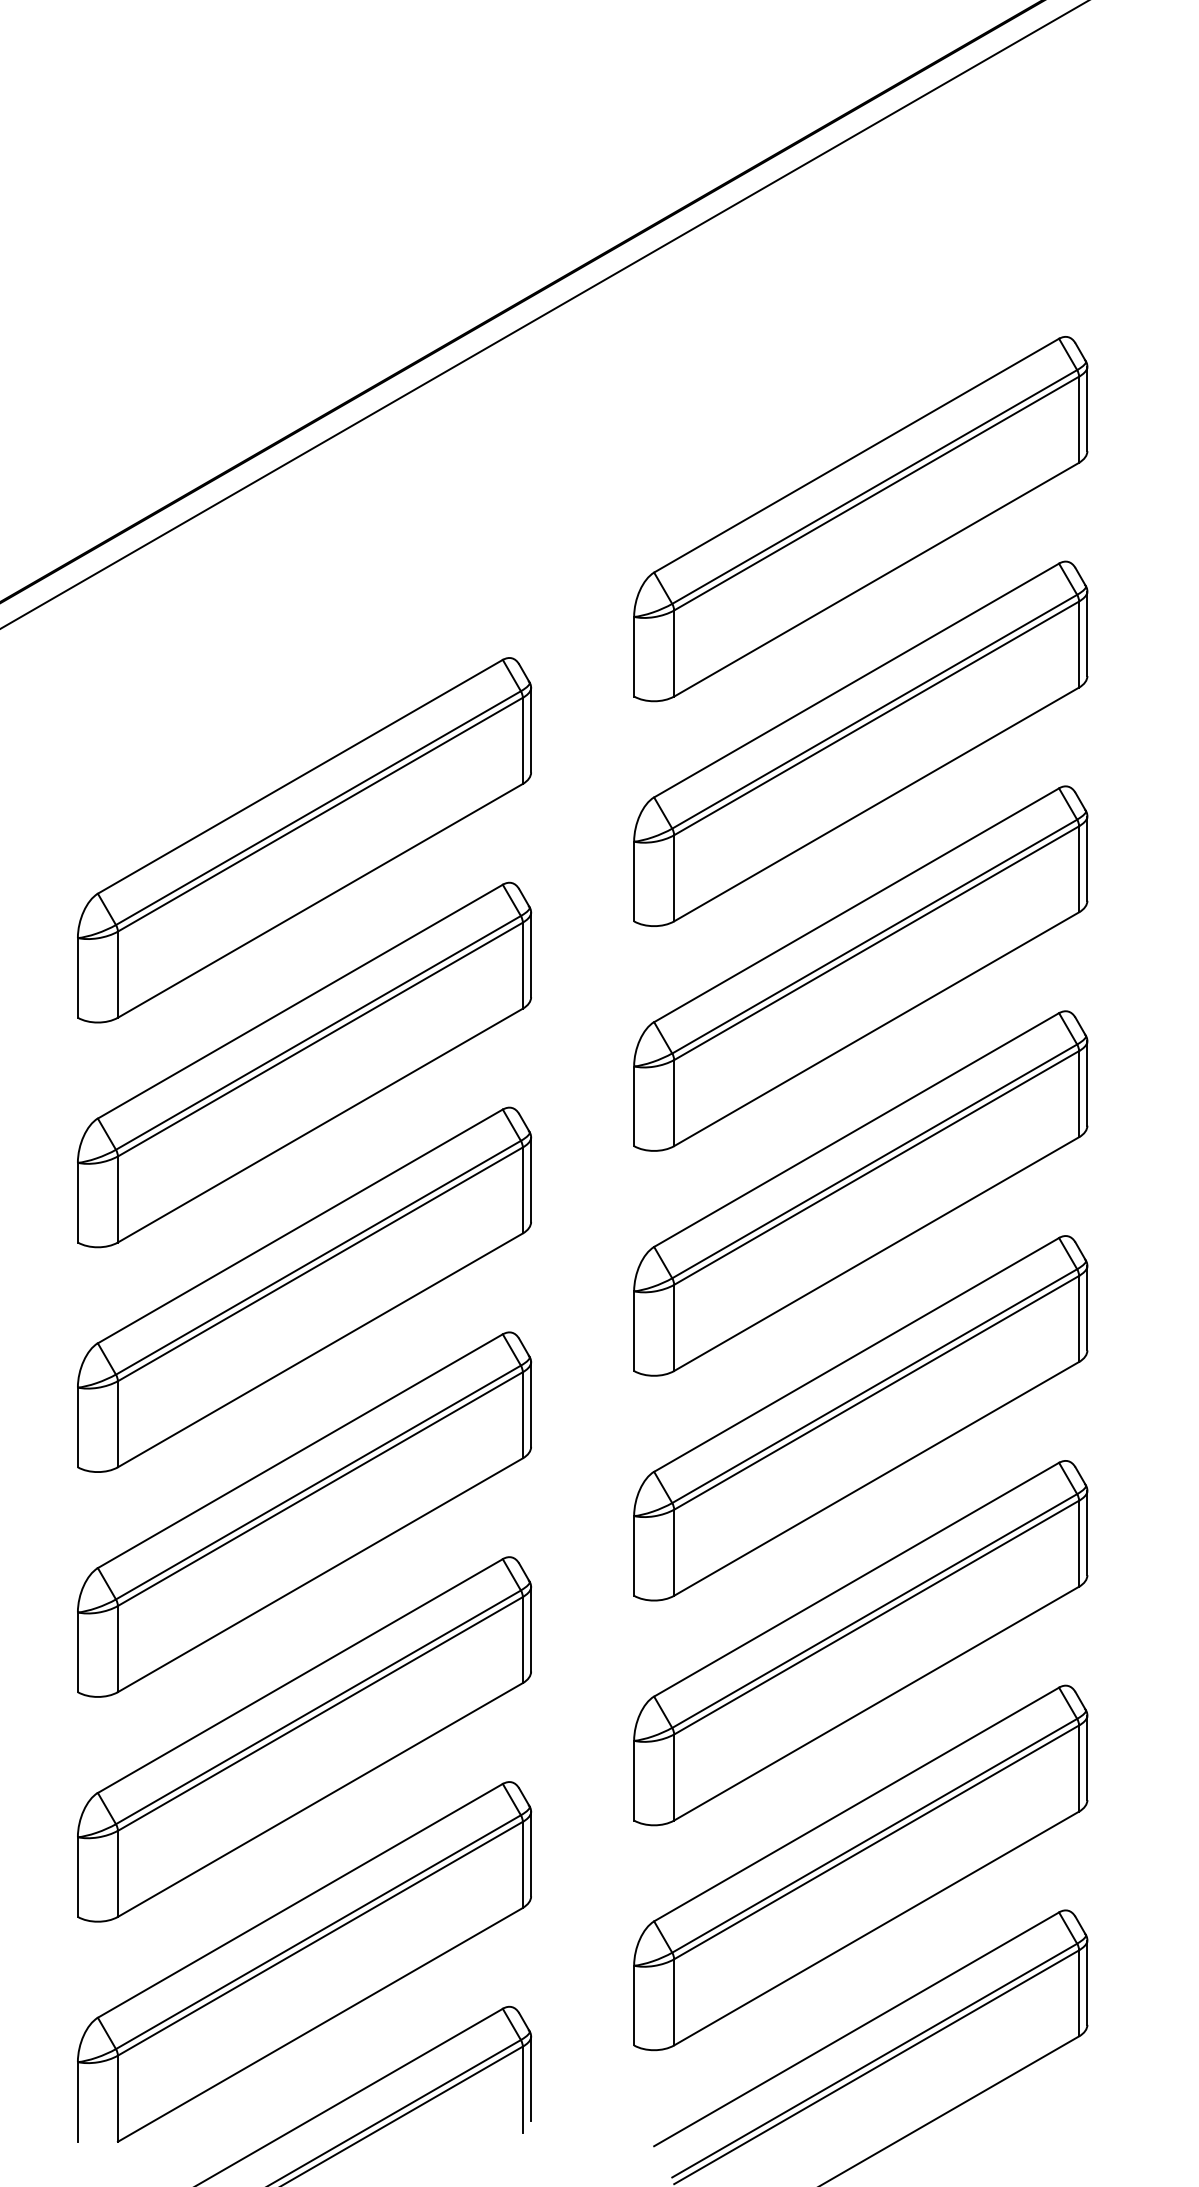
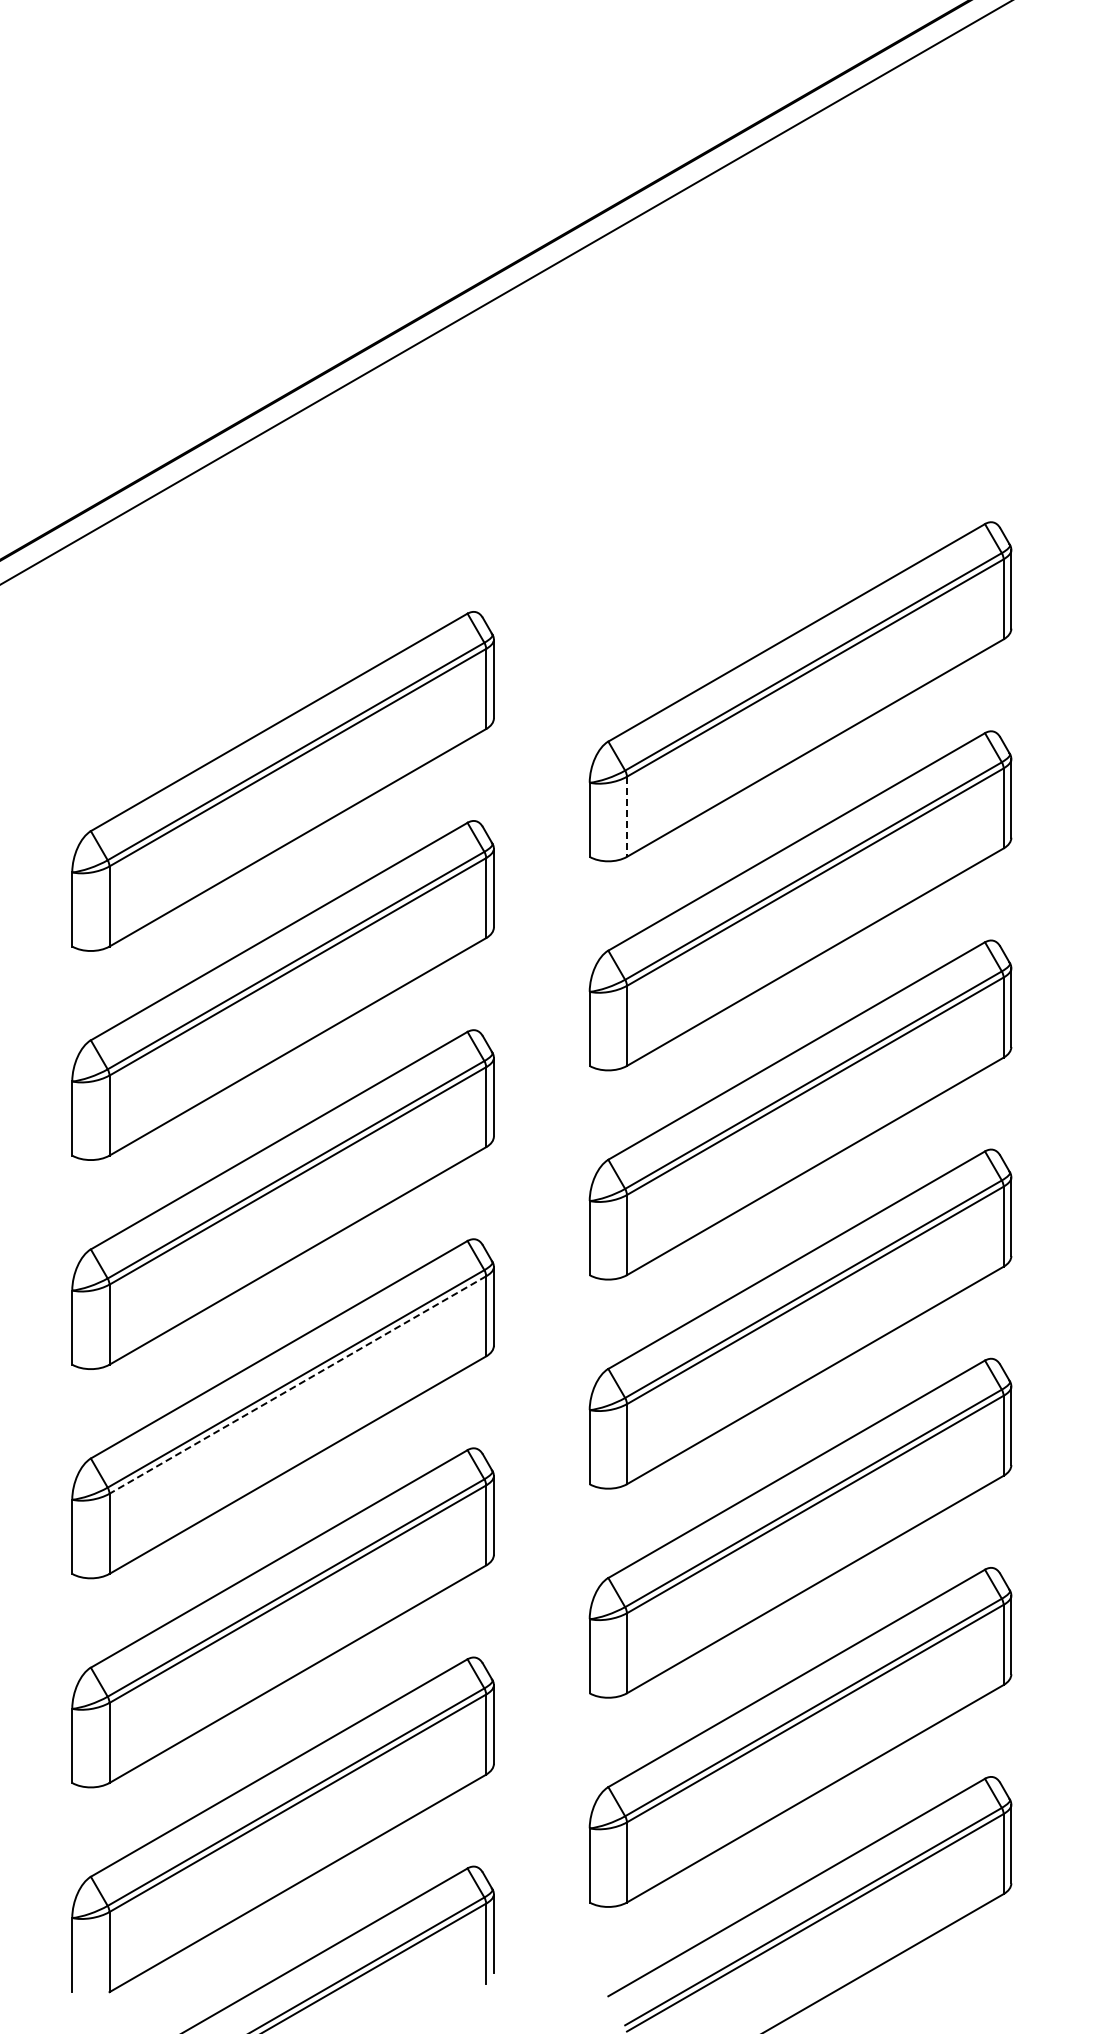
part: (860, 518) -> (800, 482), removed
line: (674, 879) -> (627, 817), solid -> dashed
line: (320, 1489) -> (297, 1385), solid -> dashed

